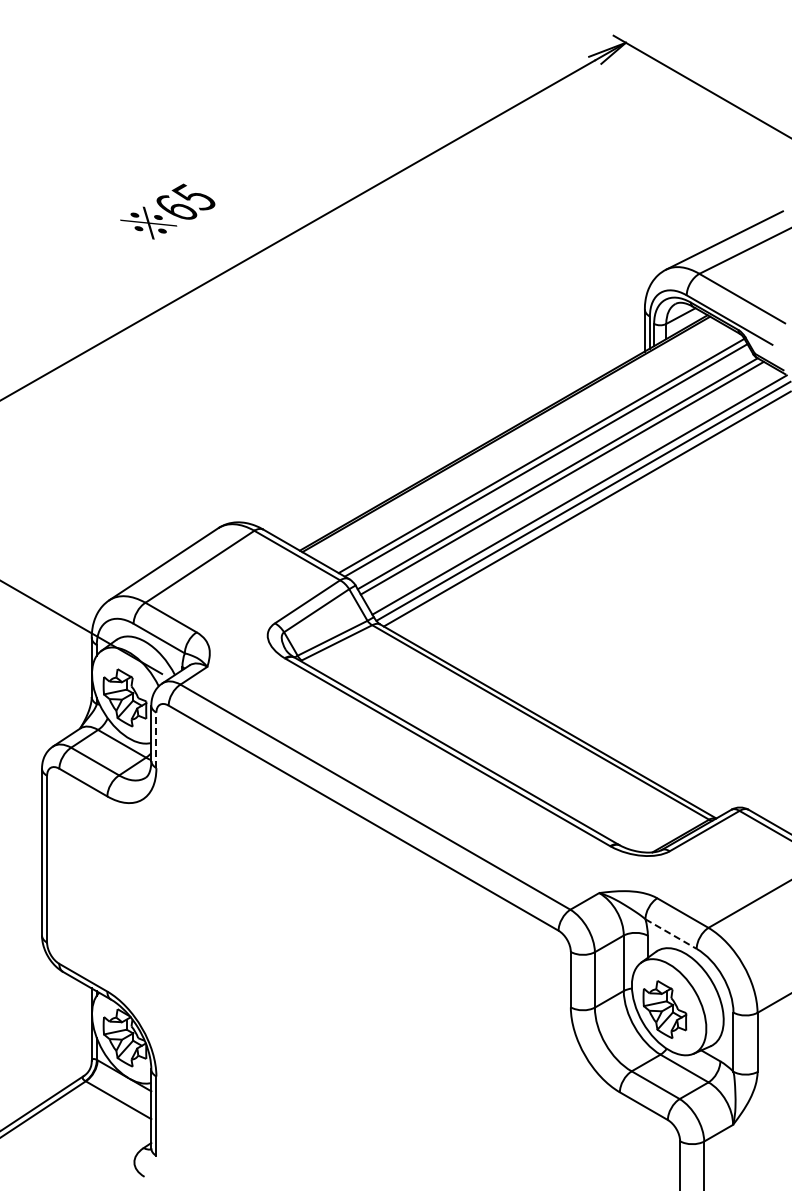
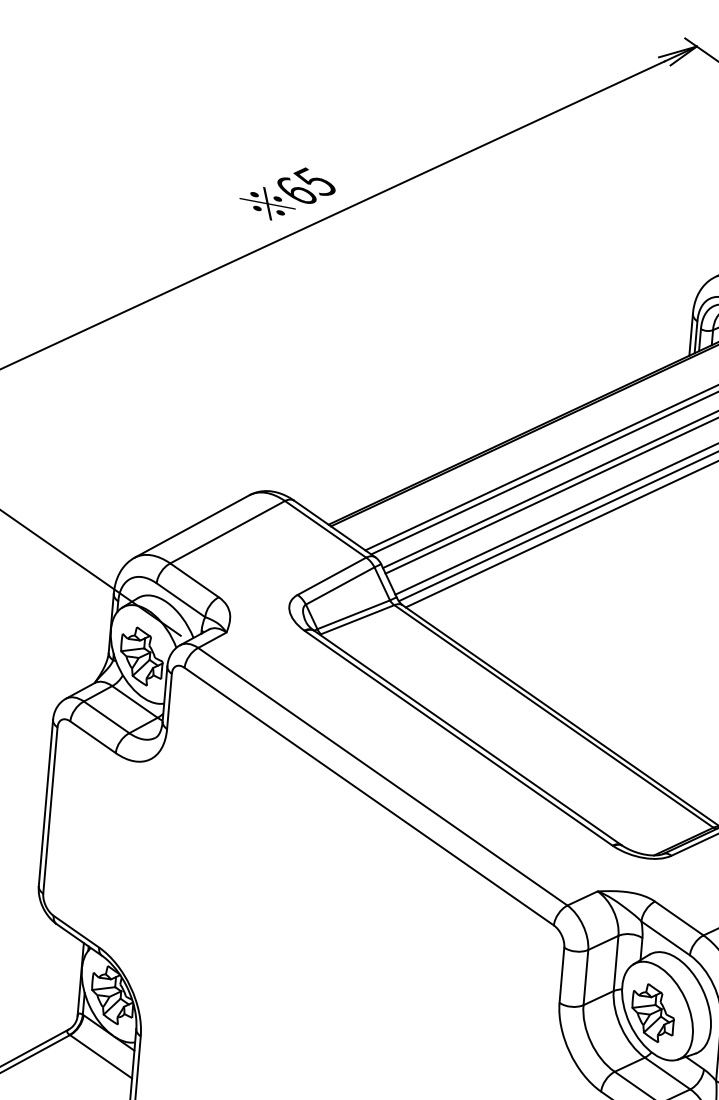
text: (167, 211) -> (287, 193), moved
line: (156, 740) -> (169, 701), dashed -> solid
line: (671, 934) -> (666, 938), dashed -> solid

